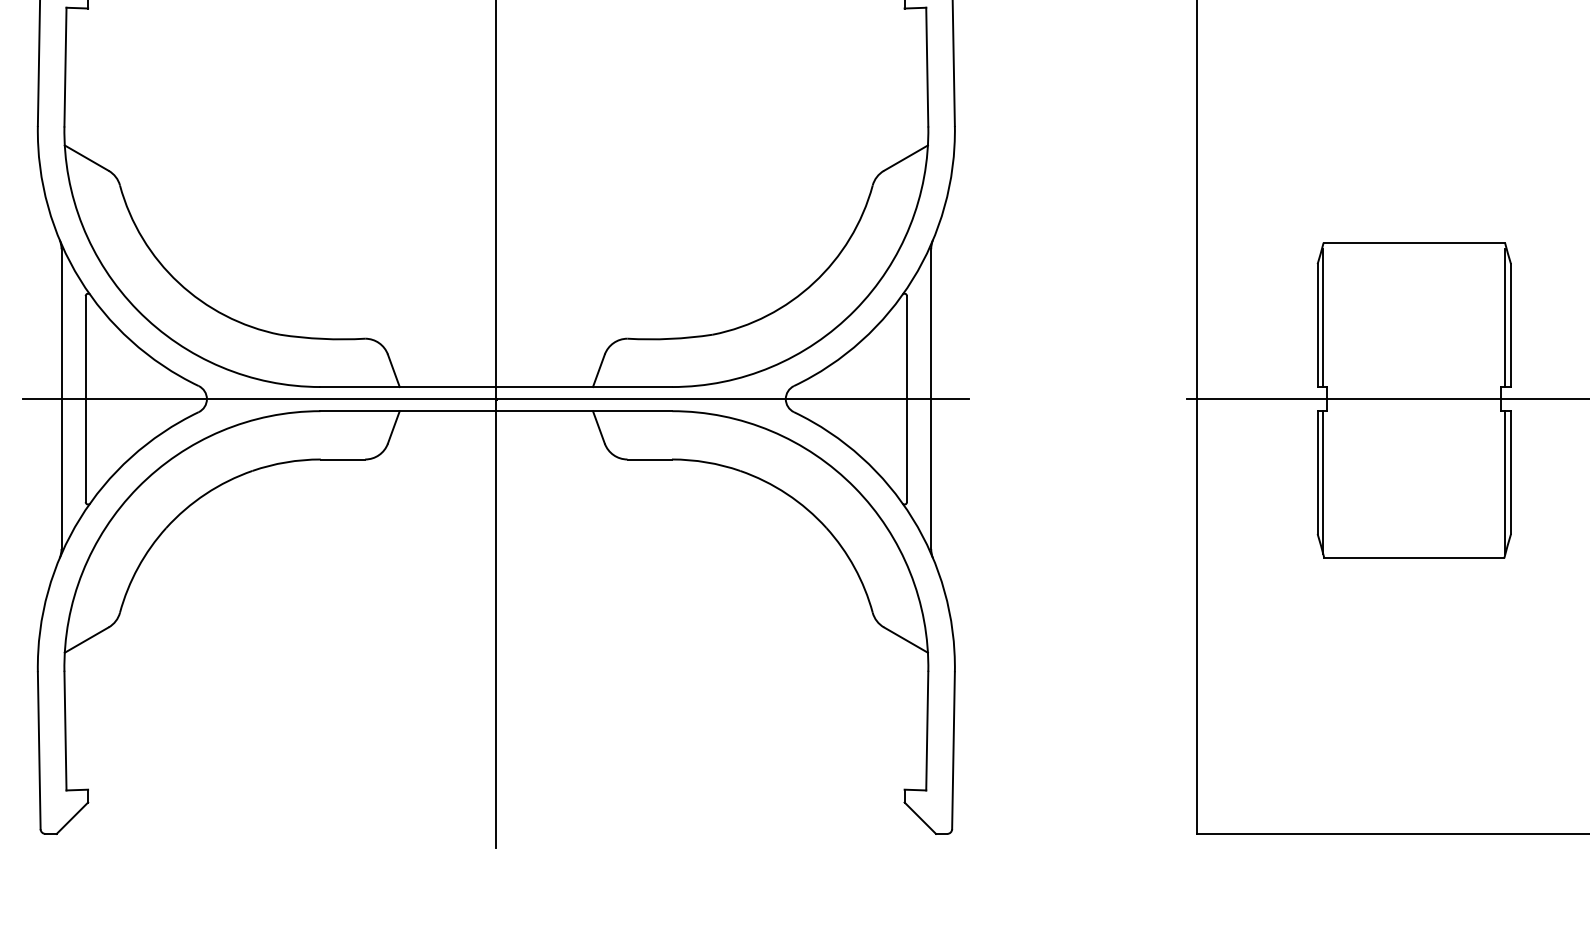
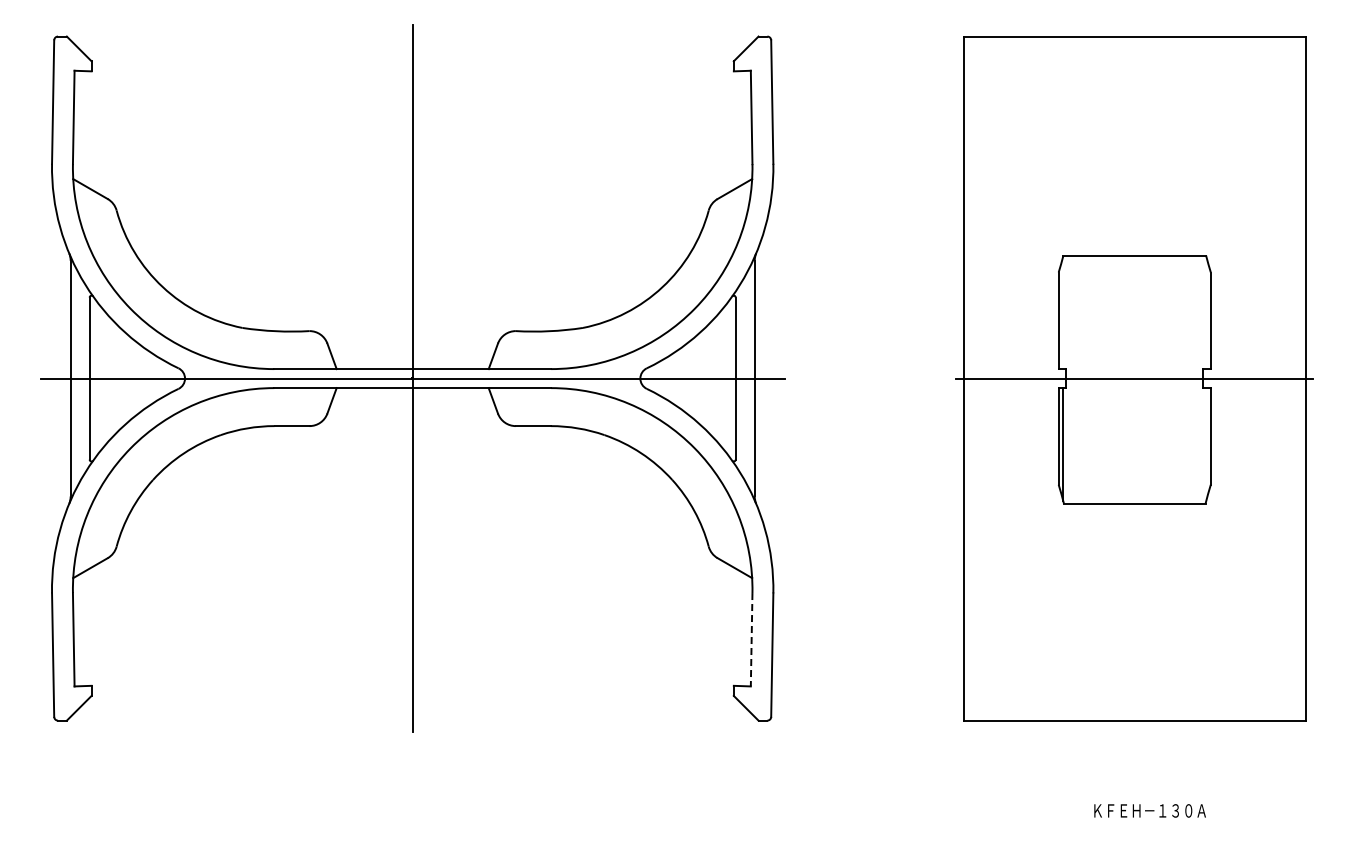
line: (1323, 317) -> (1063, 314), removed
line: (1505, 317) -> (1206, 314), removed
line: (1505, 482) -> (1206, 444), removed
line: (927, 730) -> (751, 639), solid -> dashed

